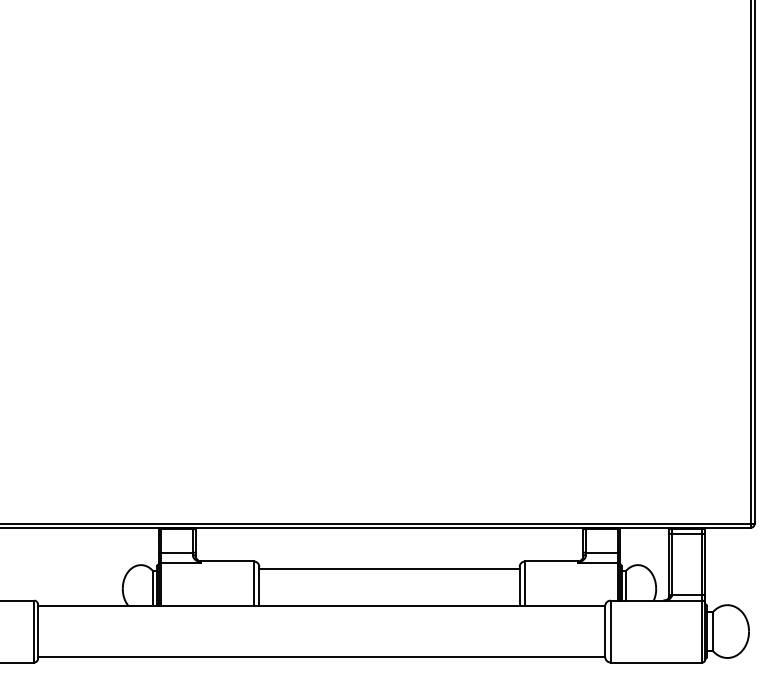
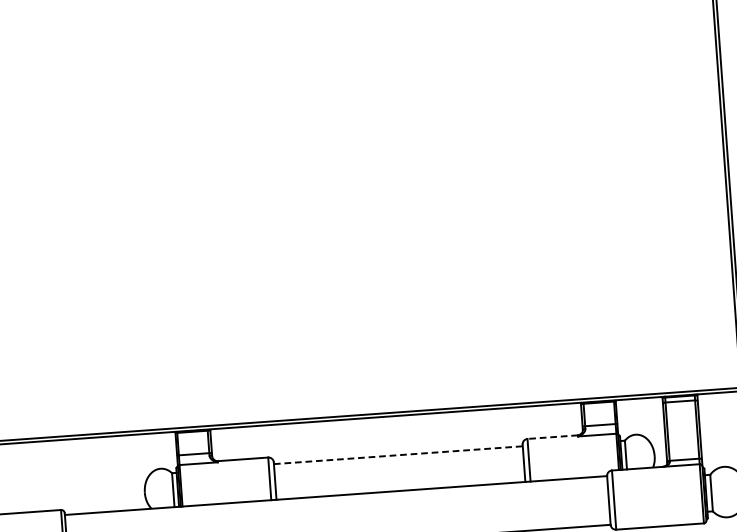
line: (551, 561) -> (552, 437), solid -> dashed
line: (389, 568) -> (398, 454), solid -> dashed

